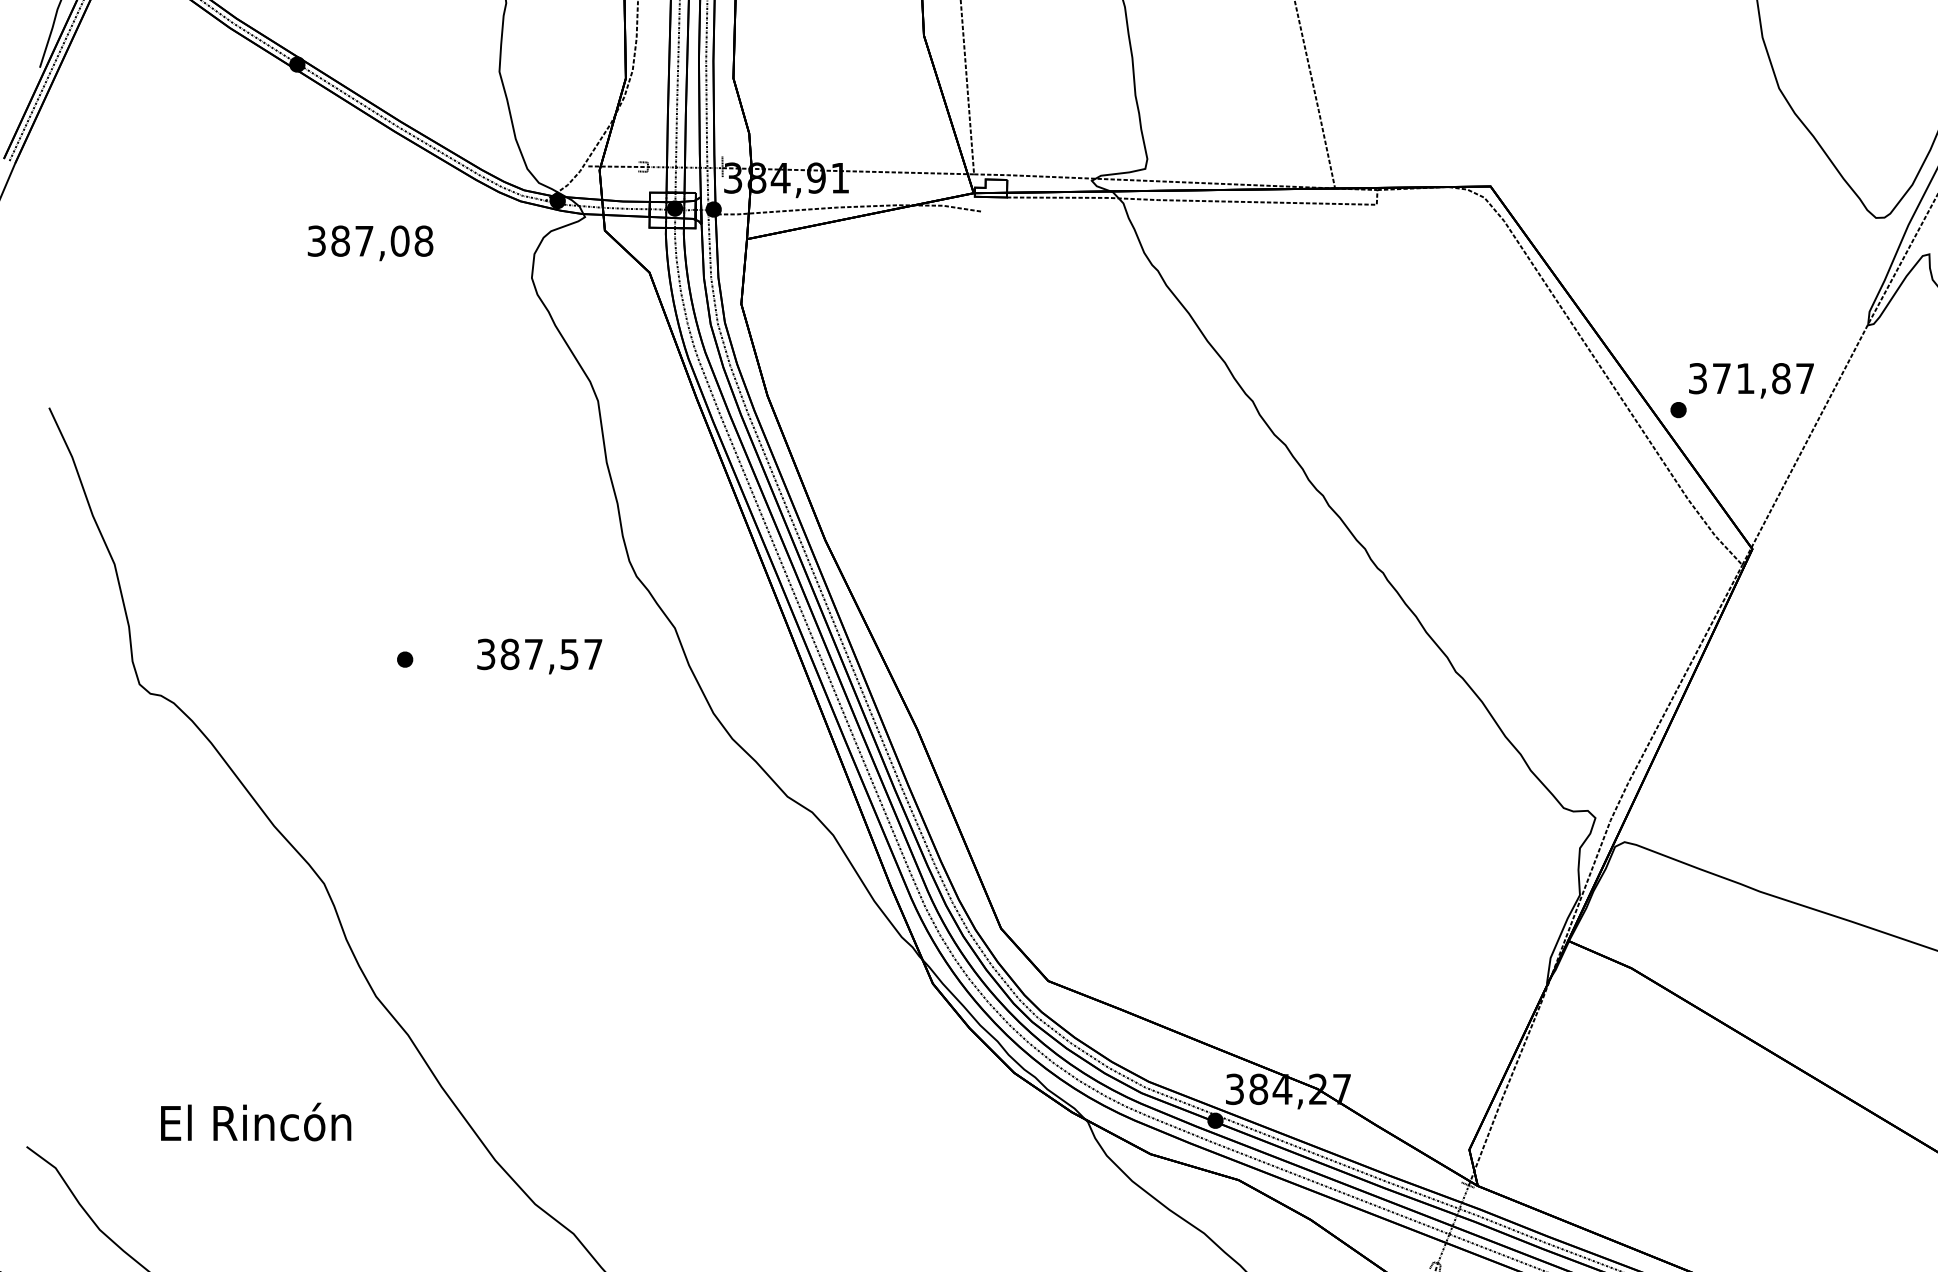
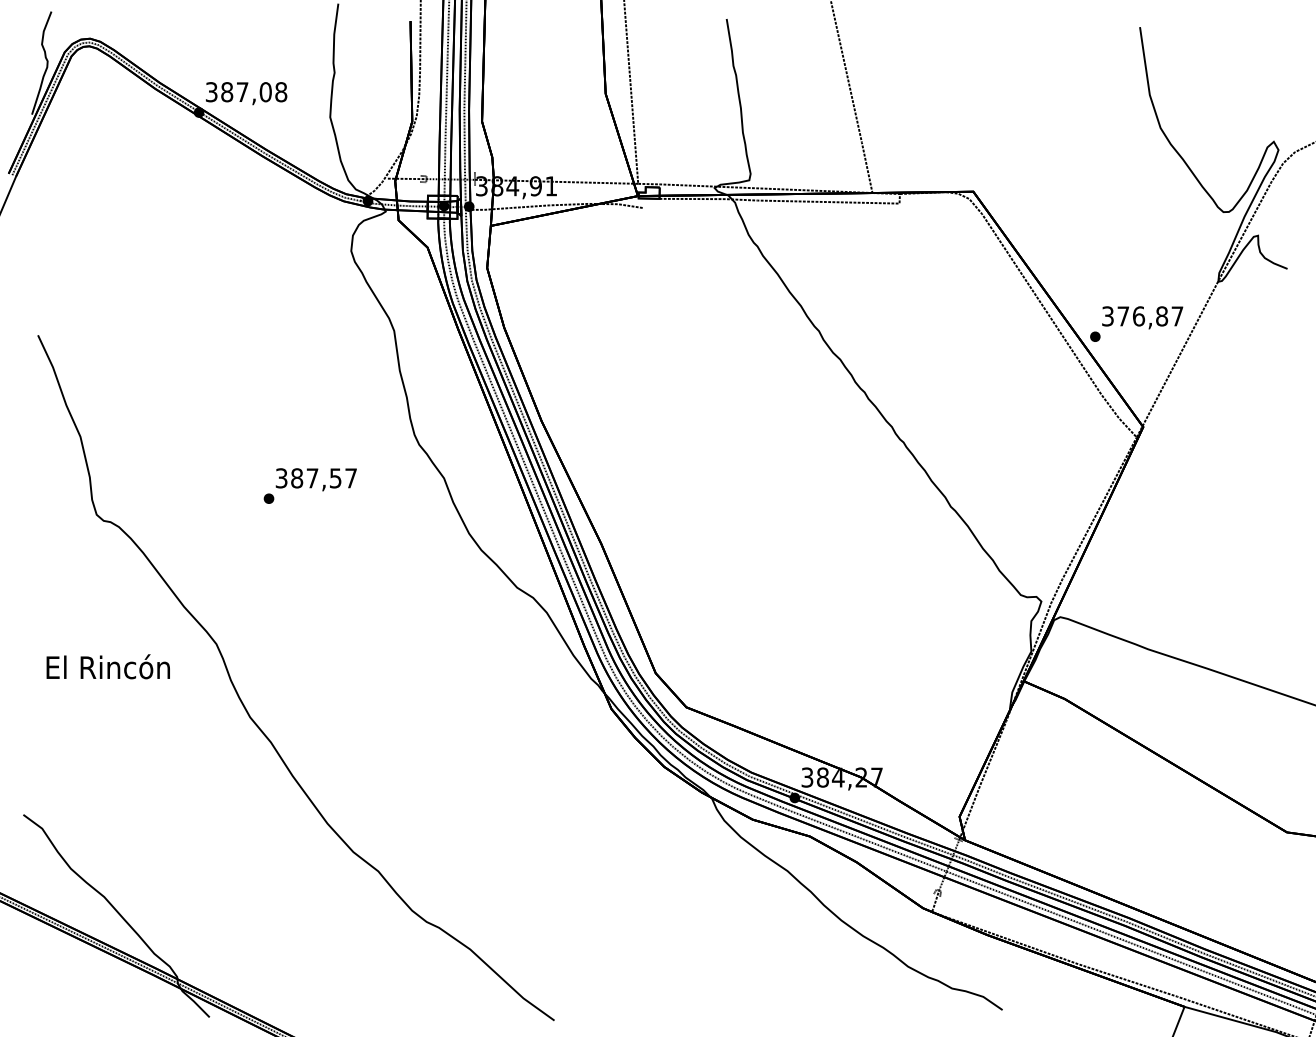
text: (370, 243) -> (246, 93), moved
text: (1746, 378) -> (1139, 316), 371,87 -> 376,87
text: (538, 656) -> (315, 479), moved
text: (254, 1121) -> (107, 666), moved

